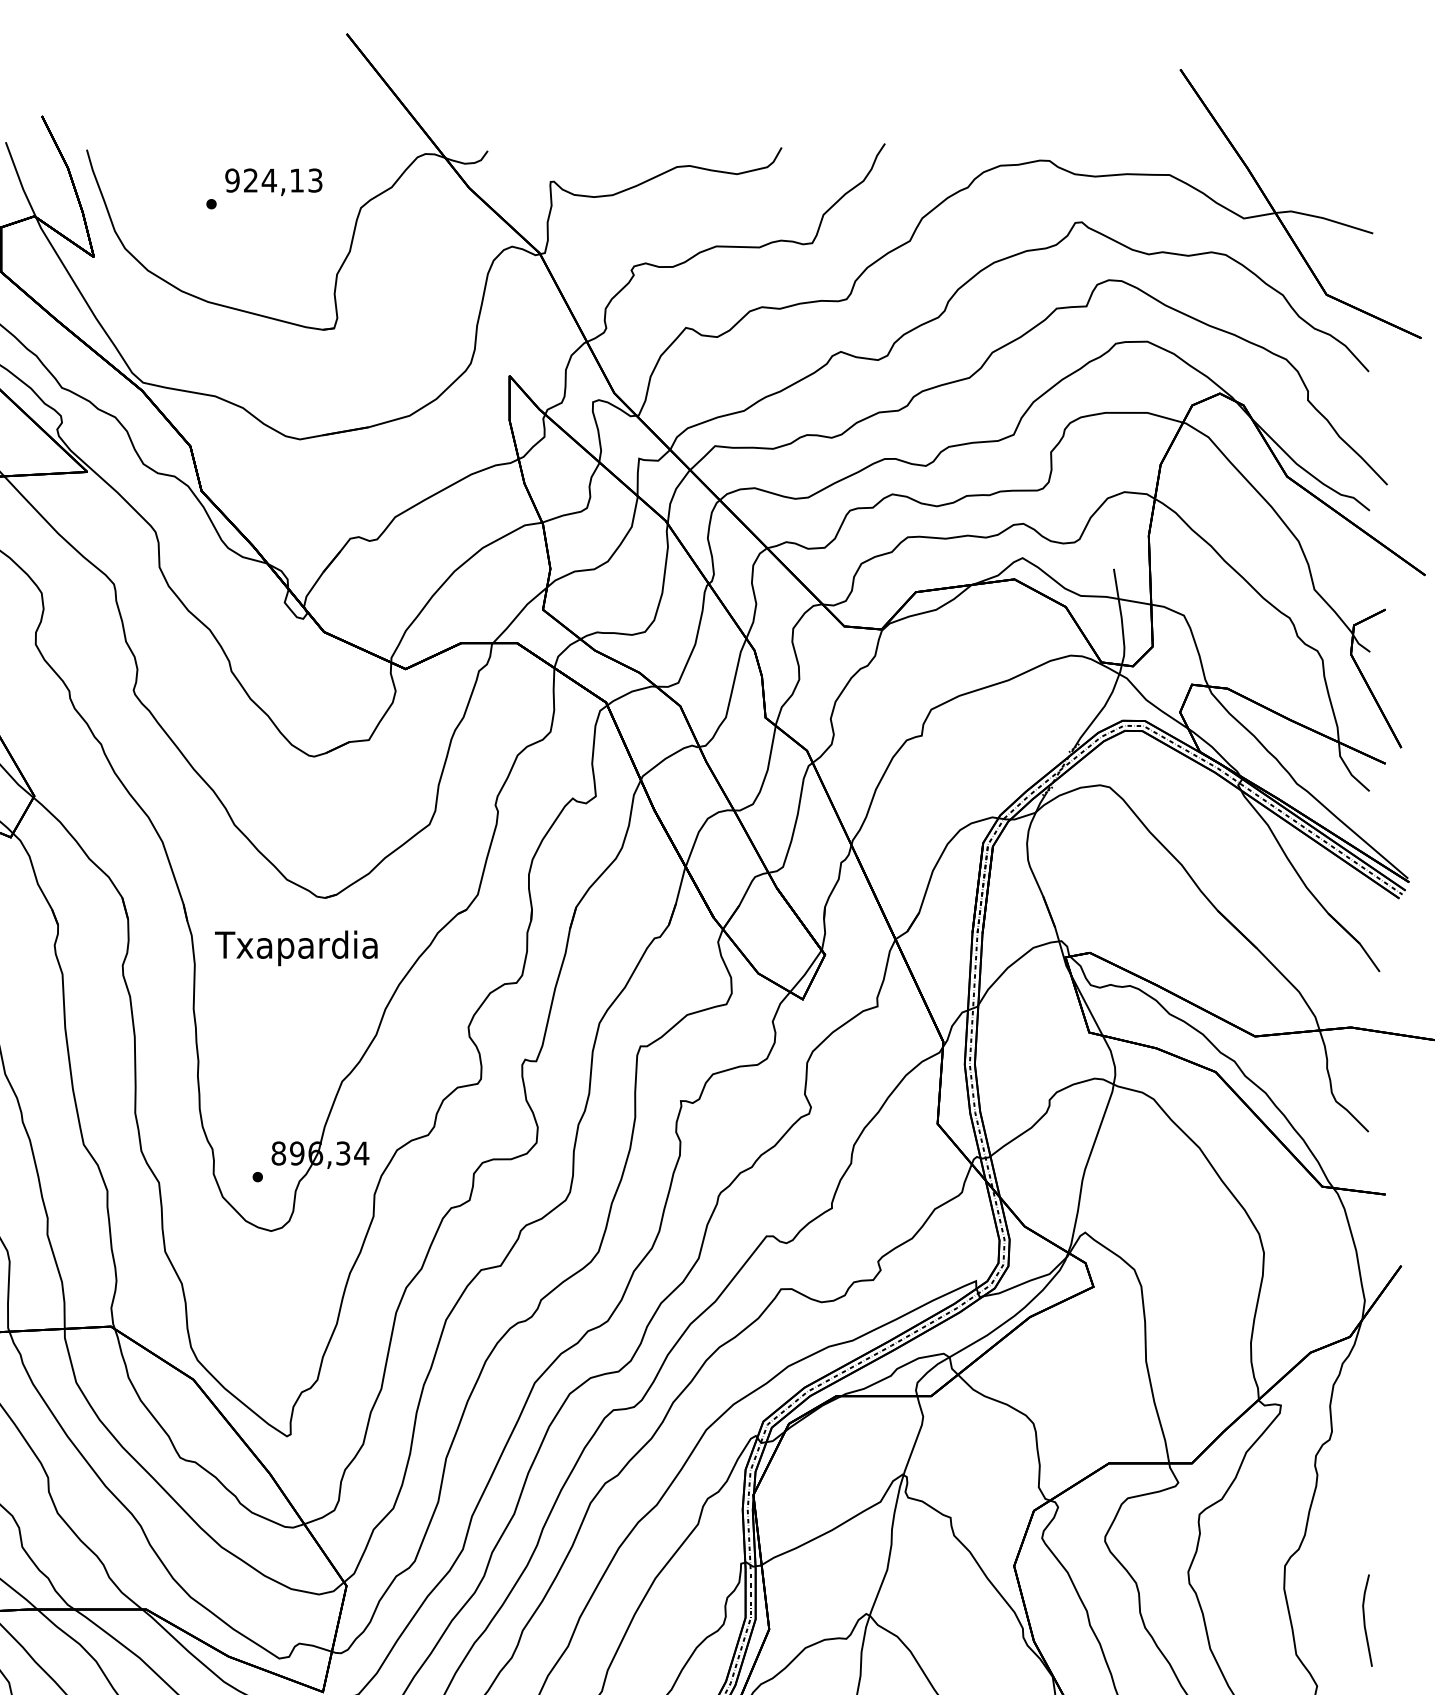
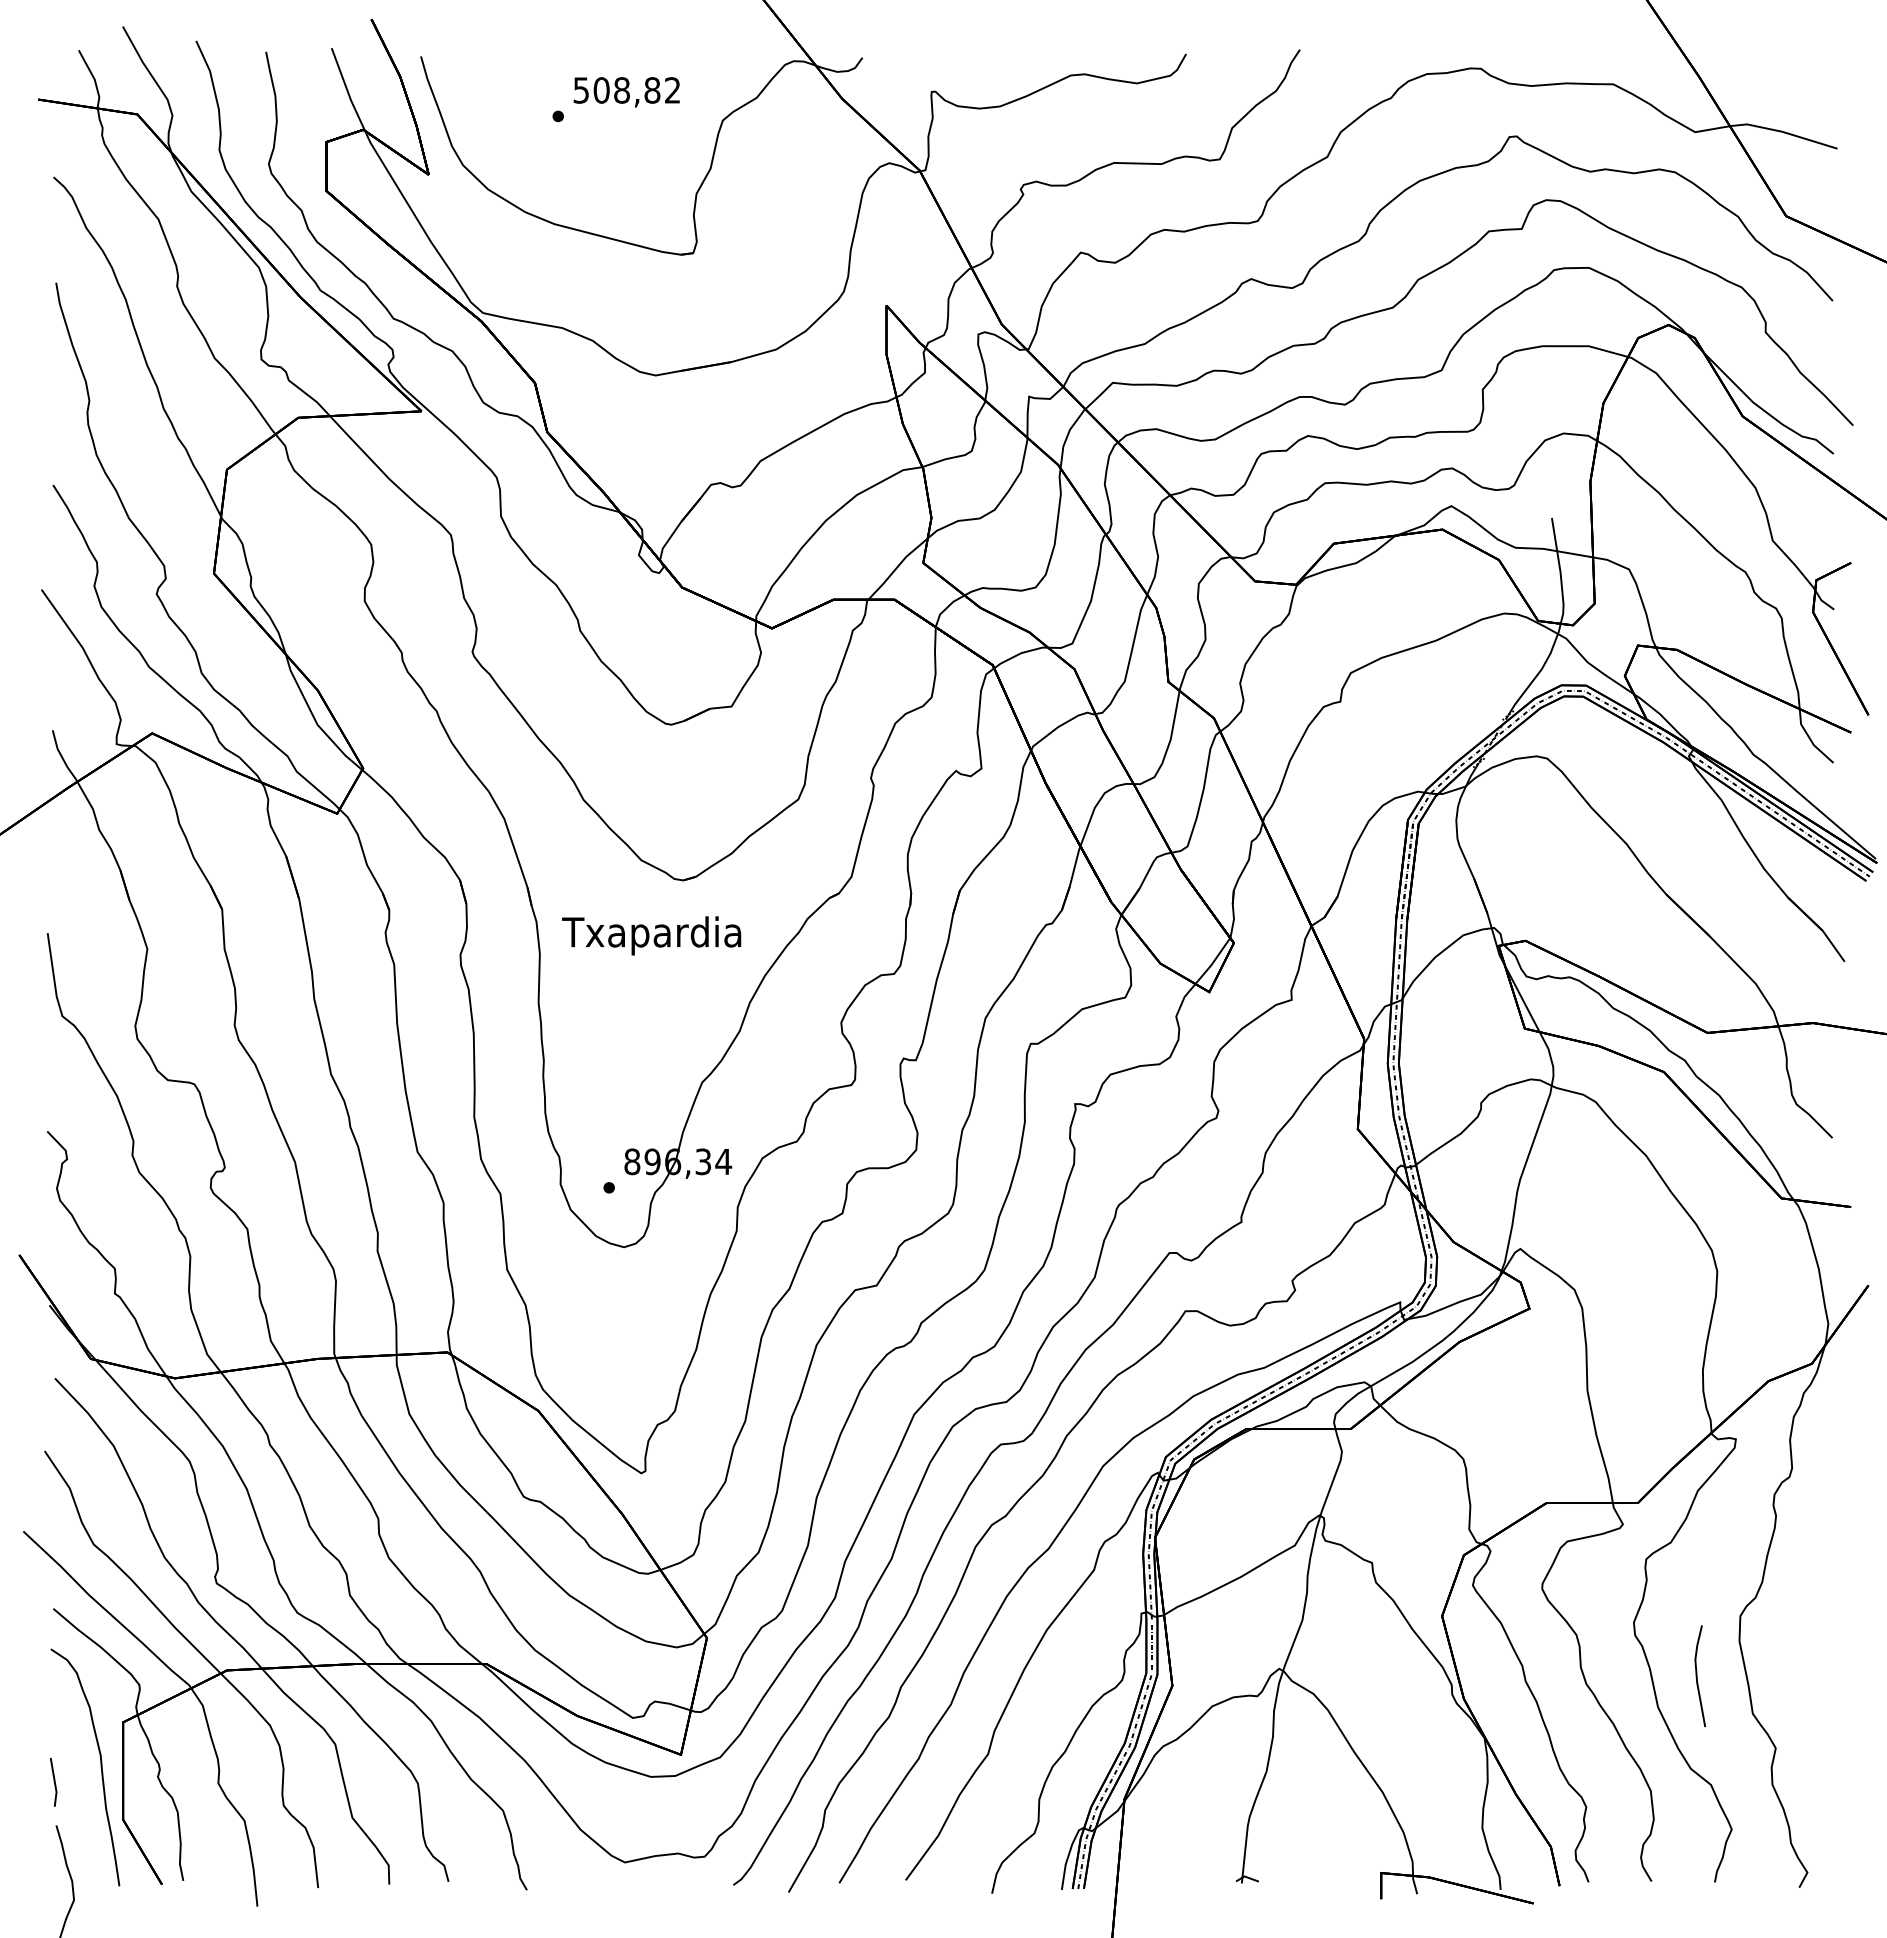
text: (273, 180) -> (626, 90), 924,13 -> 508,82
line: (1365, 1620) -> (1697, 1676), moved

